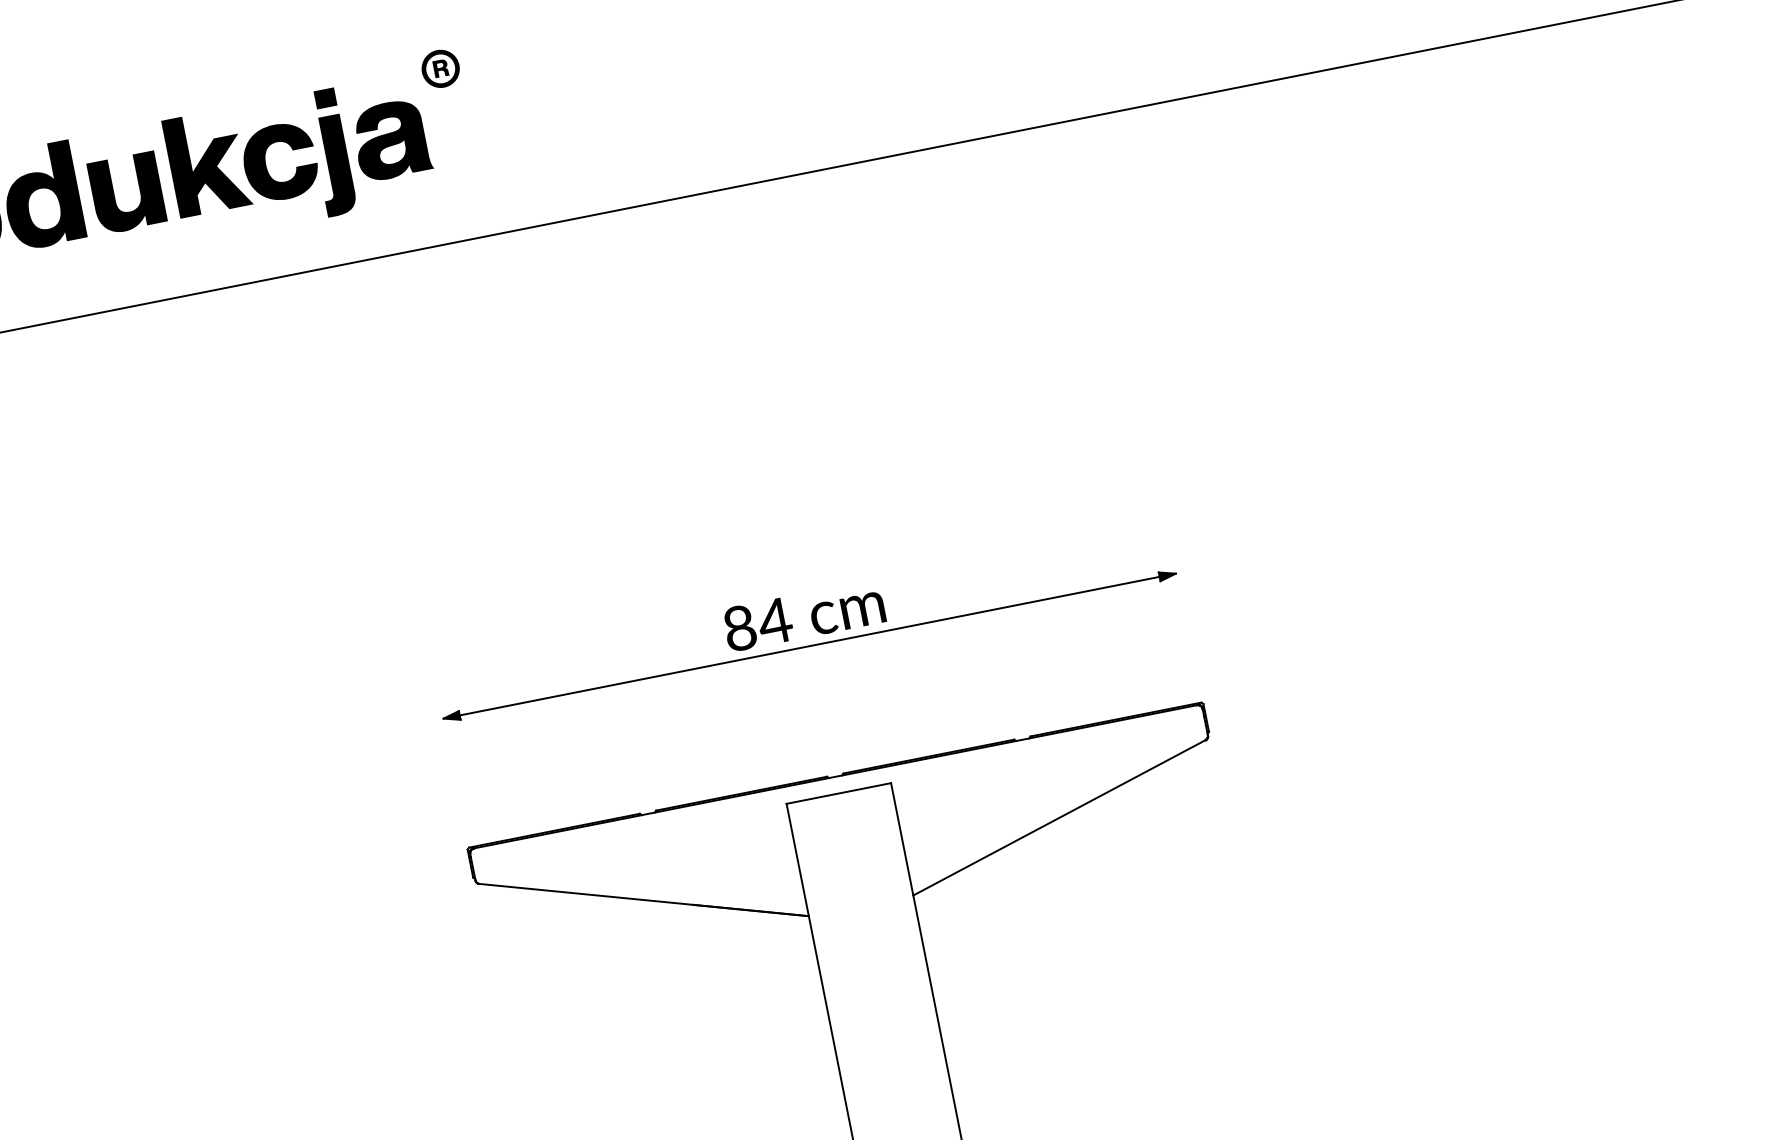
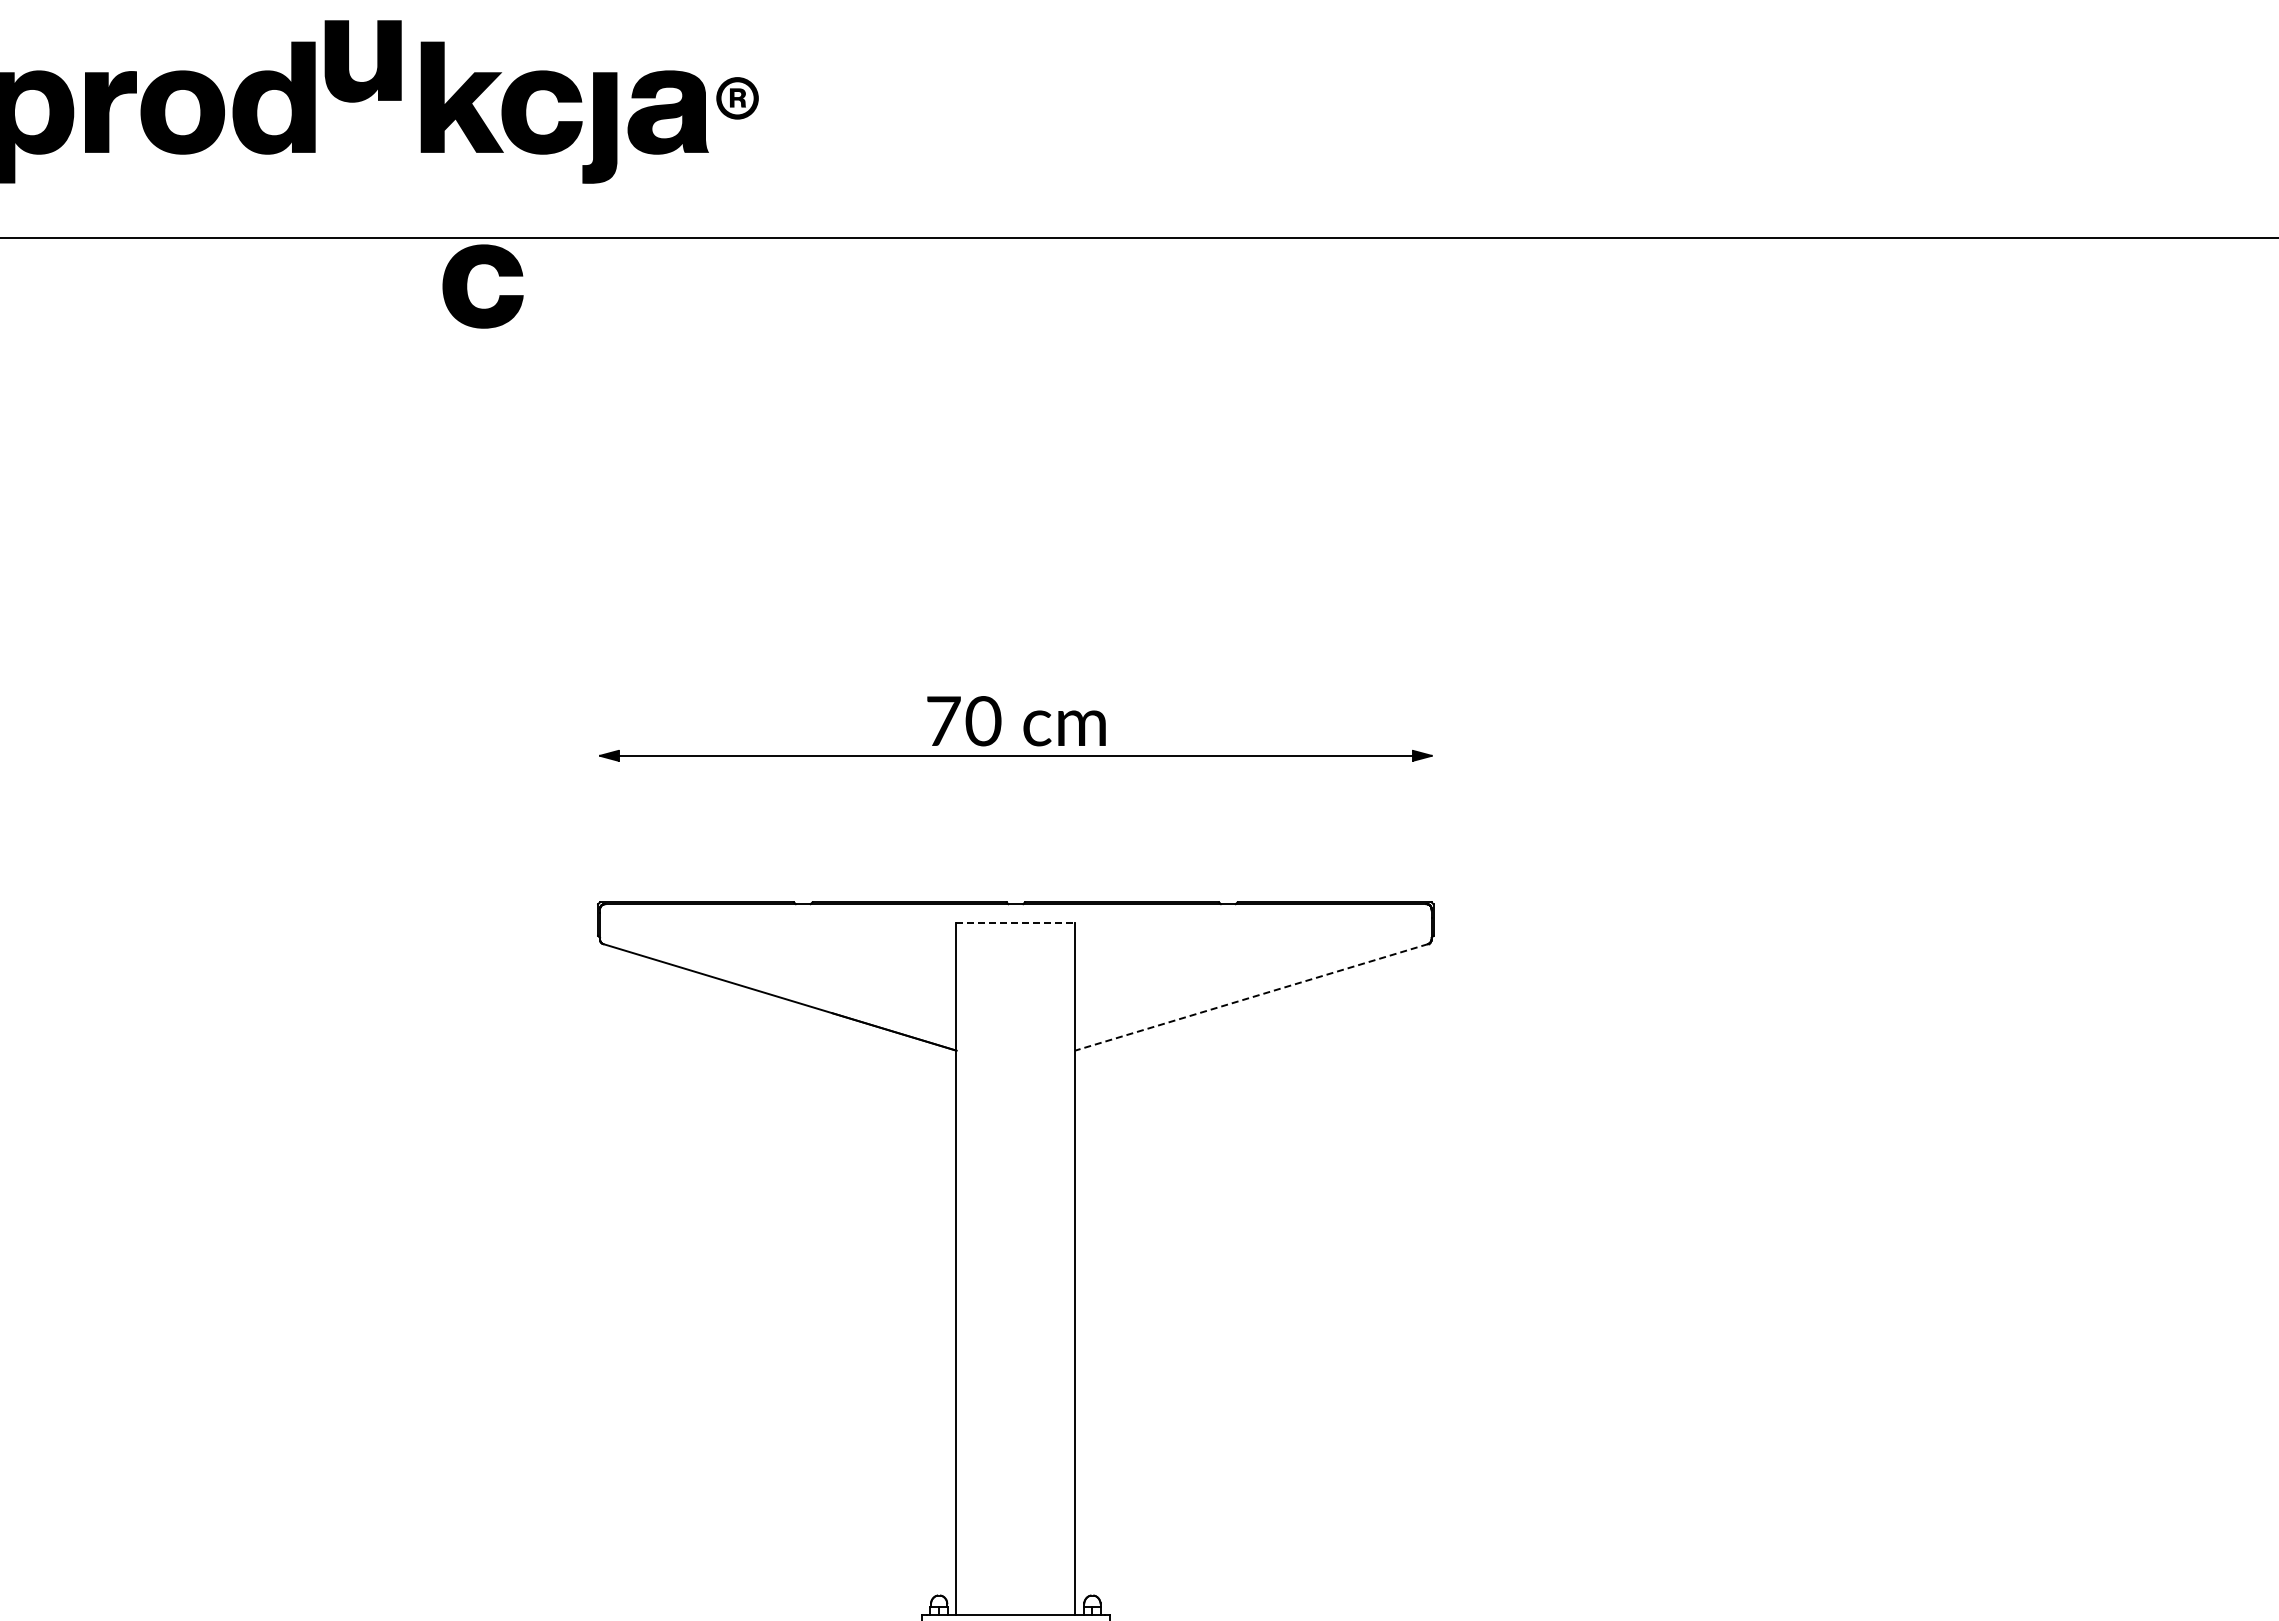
part: (440, 69) -> (737, 98), moved
fill: (324, 98) -> (604, 52), removed
part: (114, 195) -> (348, 61), moved
part: (244, 328) -> (467, 286), added
text: (758, 624) -> (964, 721), 84 -> 70
line: (839, 793) -> (1016, 923), solid -> dashed
line: (1059, 817) -> (1251, 997), solid -> dashed

